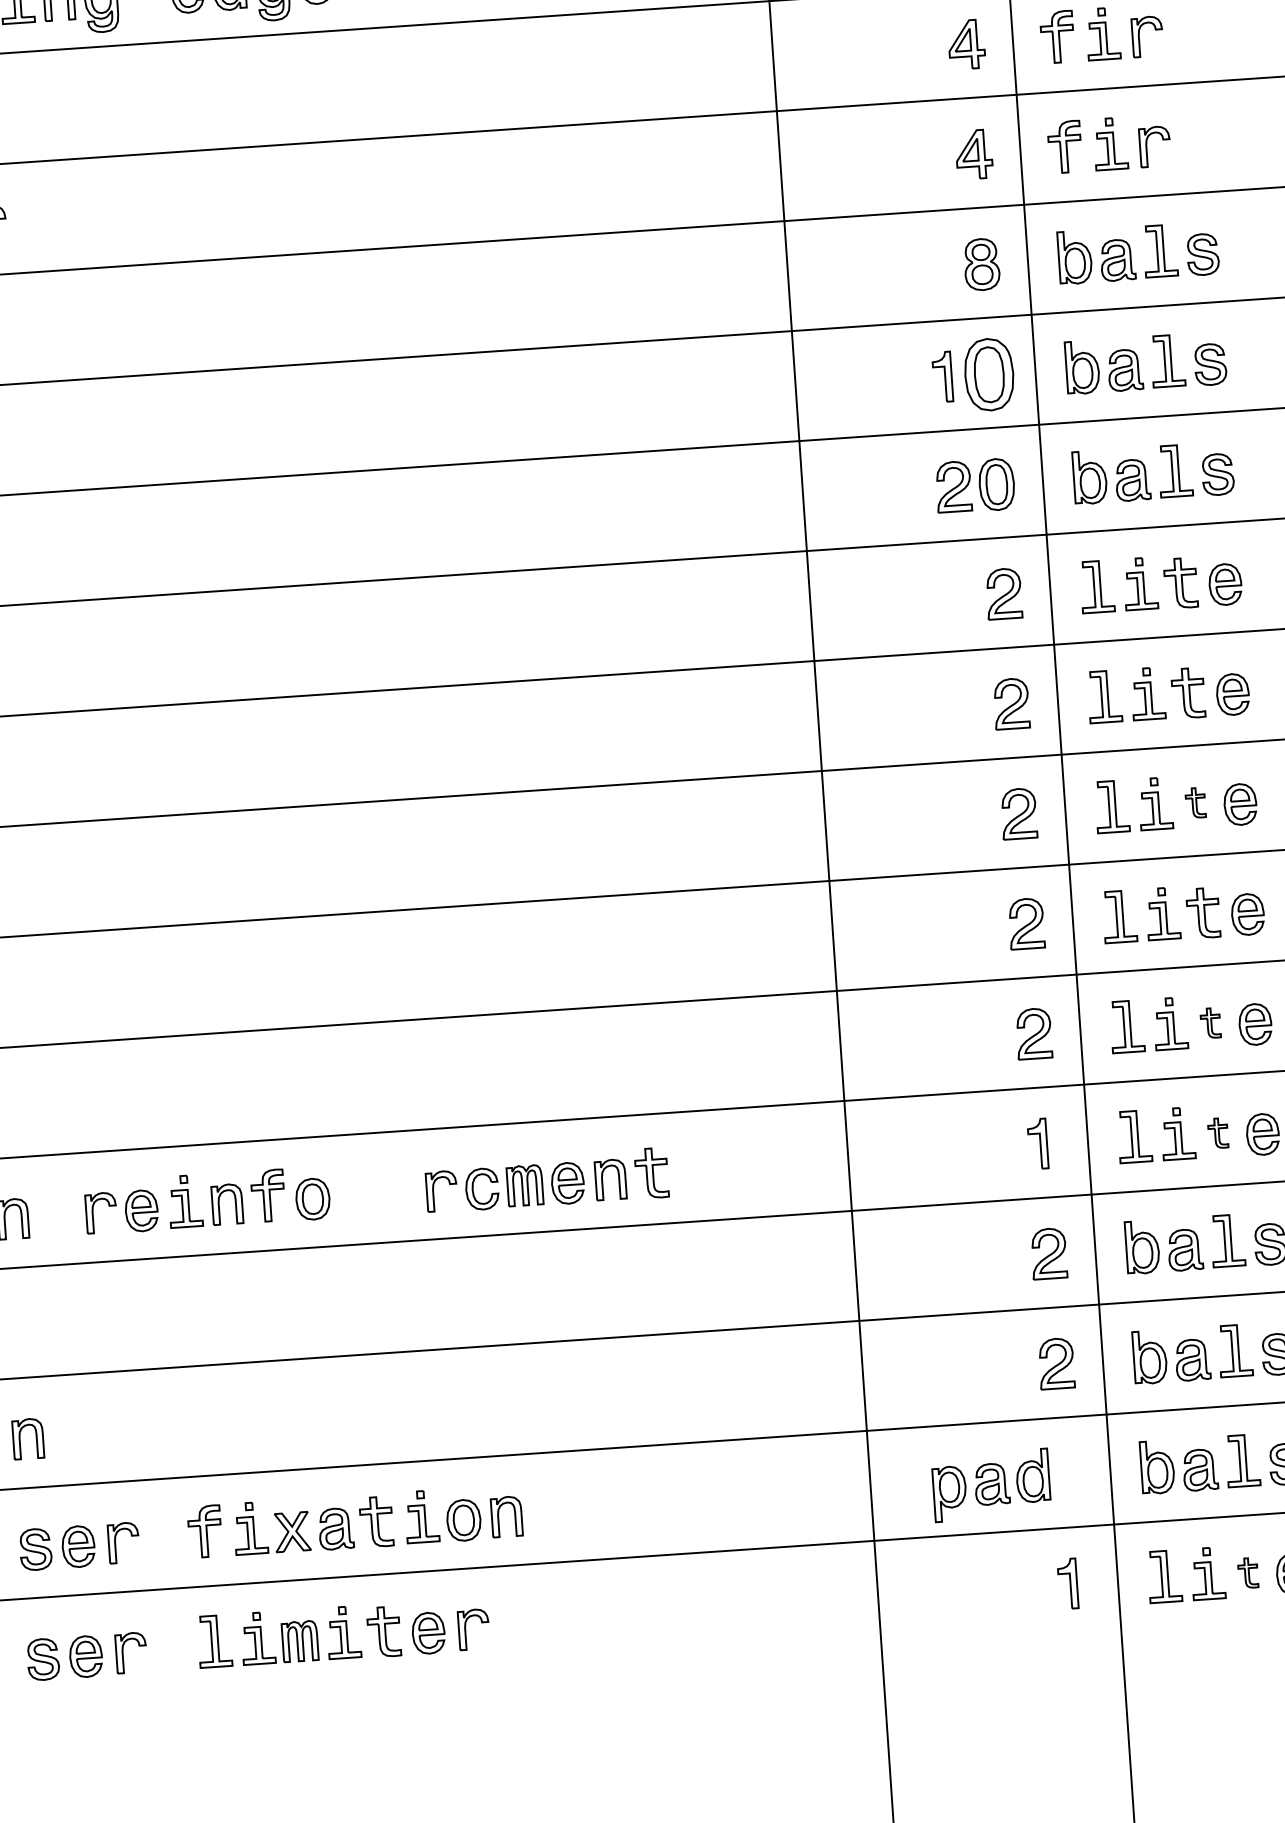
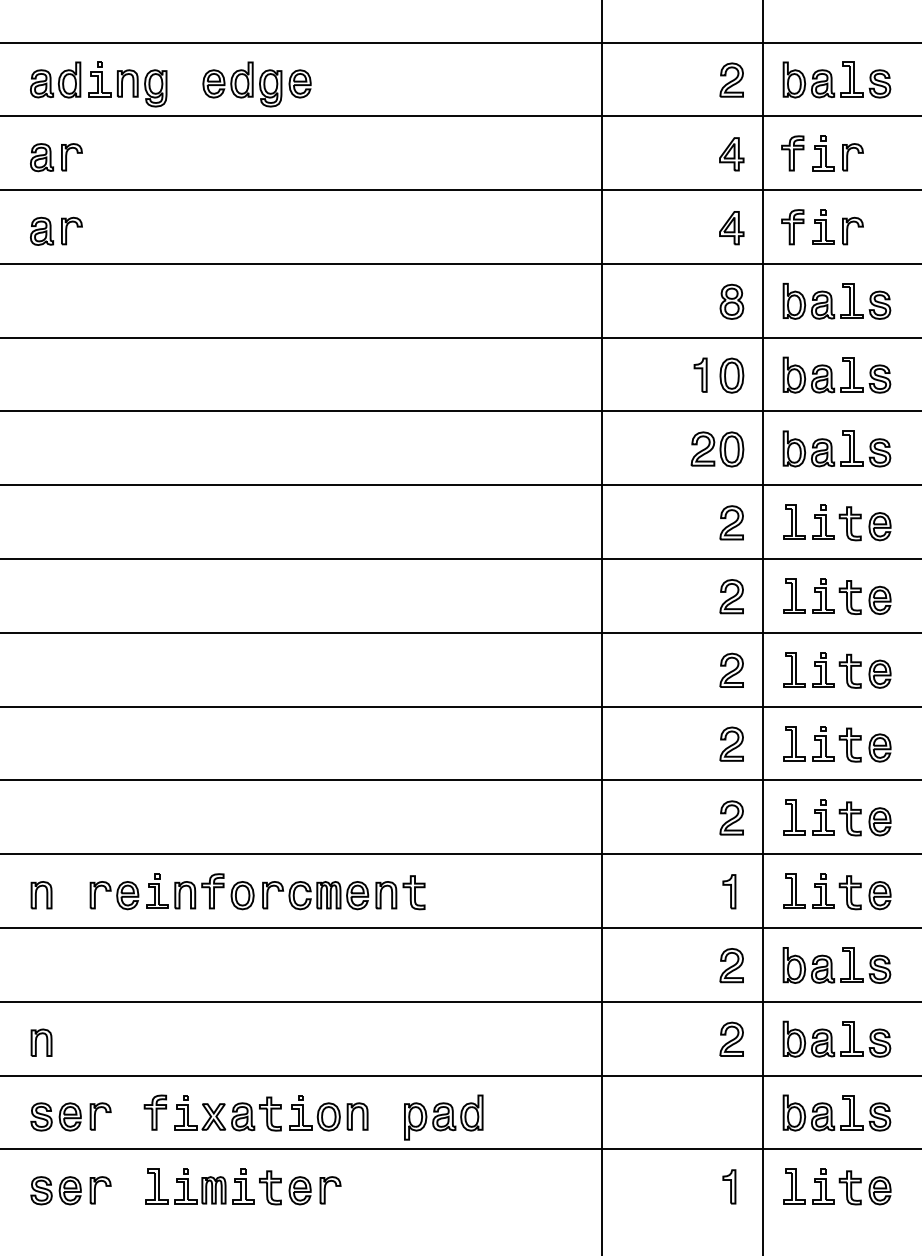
part: (988, 374) -> (731, 375), size x0.71
part: (1194, 802) -> (849, 670), size x1.67
part: (1209, 1022) -> (849, 818), size x1.67
part: (1217, 1132) -> (849, 892), size x1.67
part: (546, 1180) -> (343, 892), moved
part: (991, 1485) -> (443, 1117), moved
part: (1247, 1572) -> (849, 1187), size x1.67

